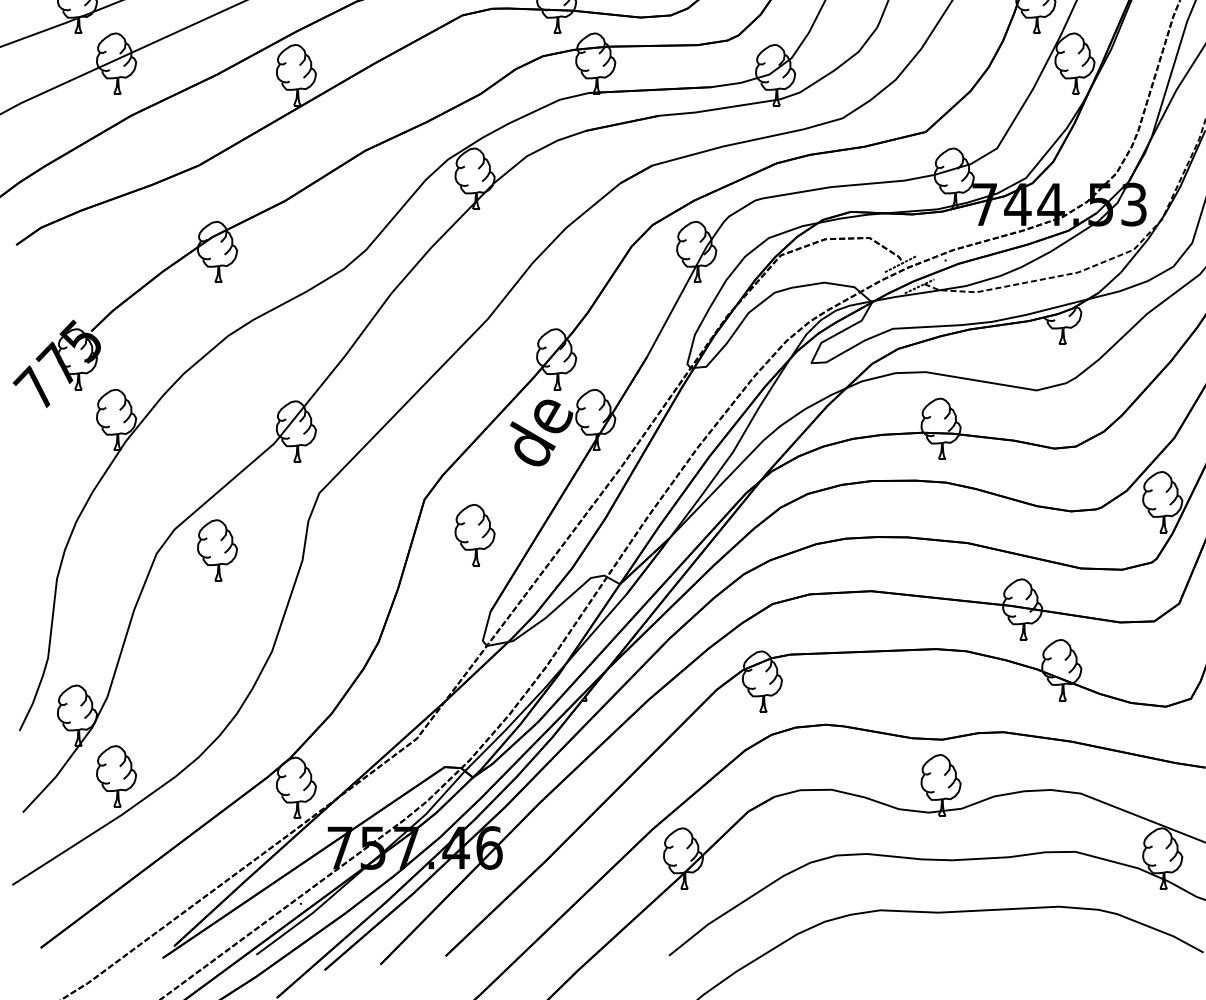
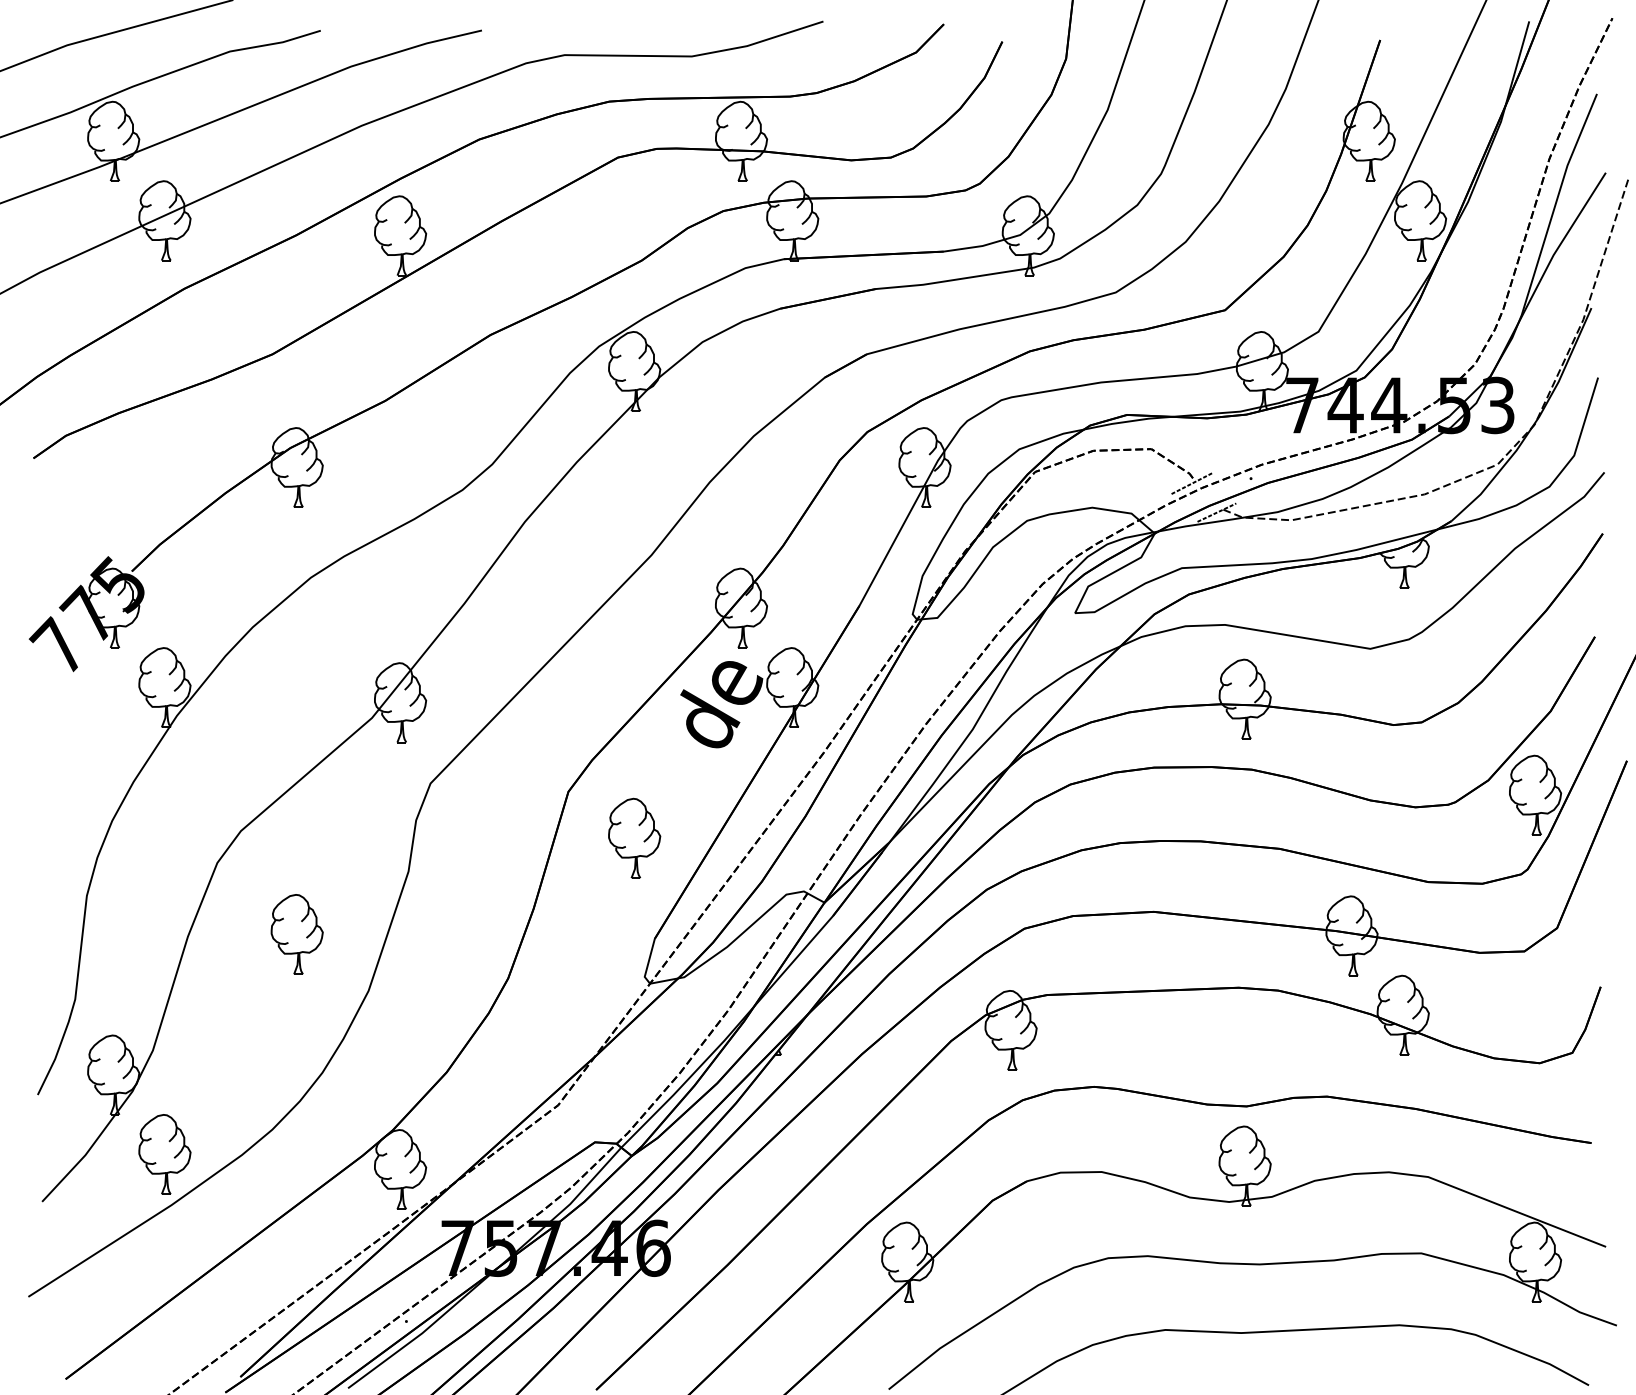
part: (217, 550) -> (296, 934), moved

